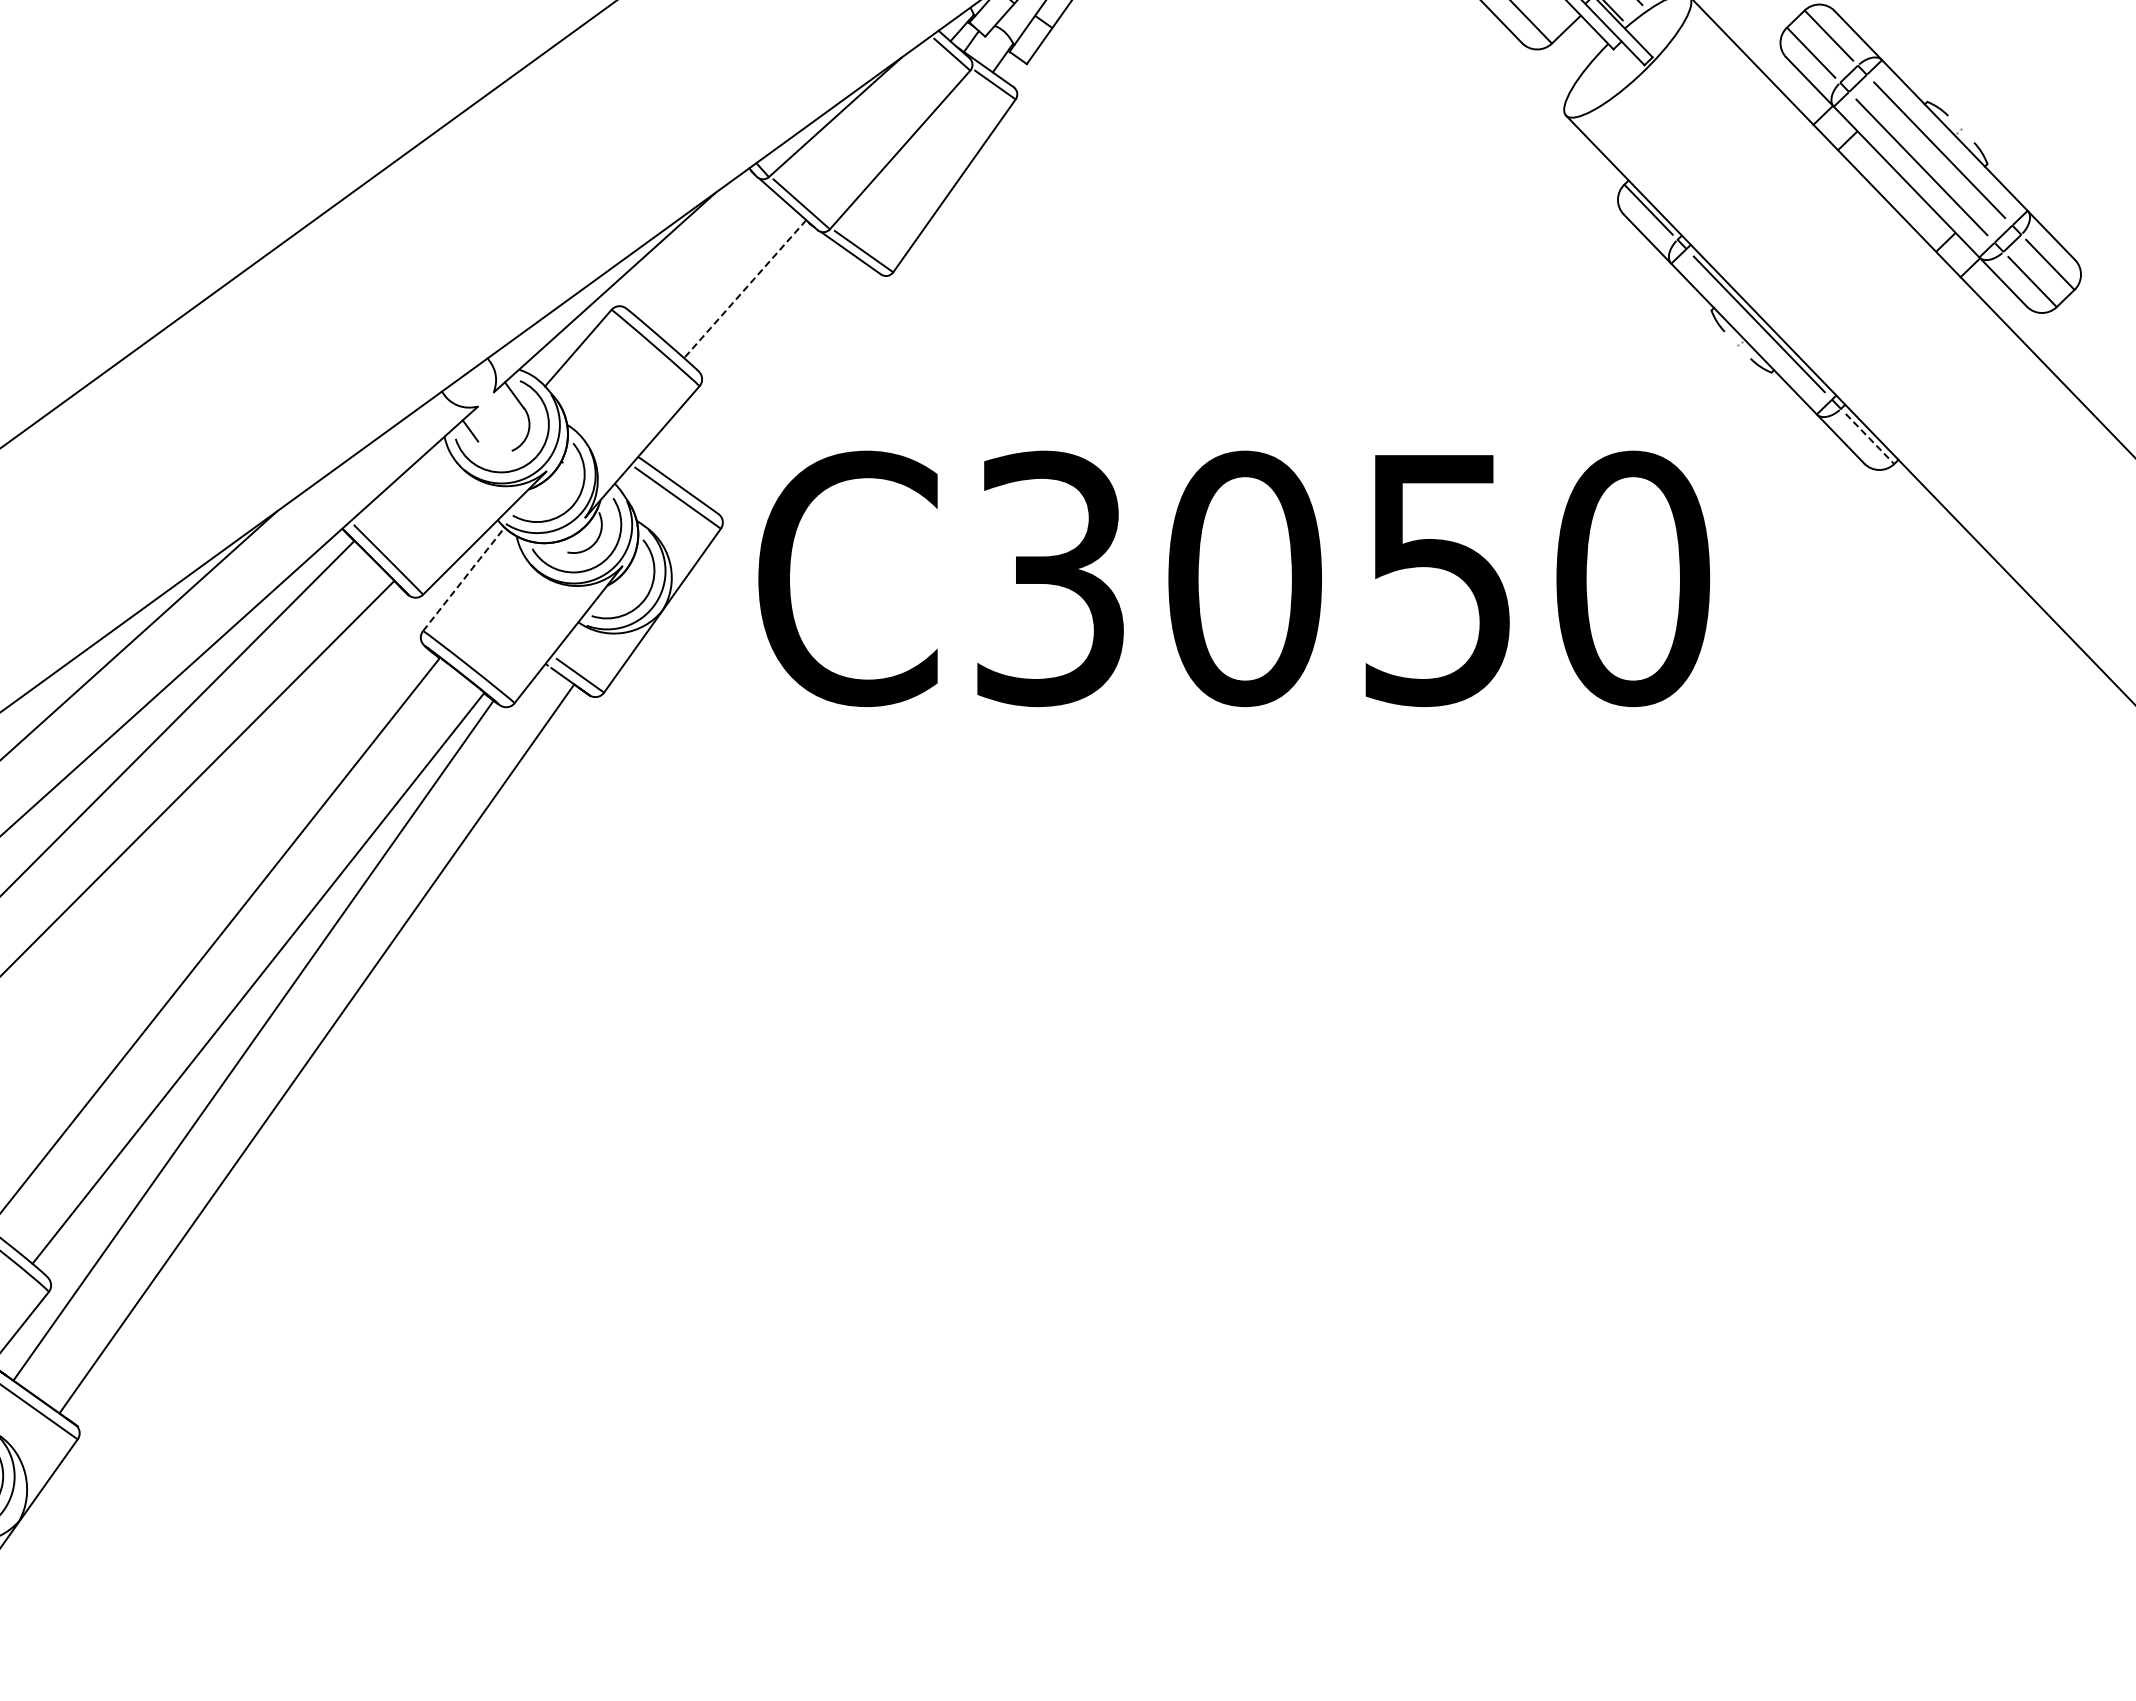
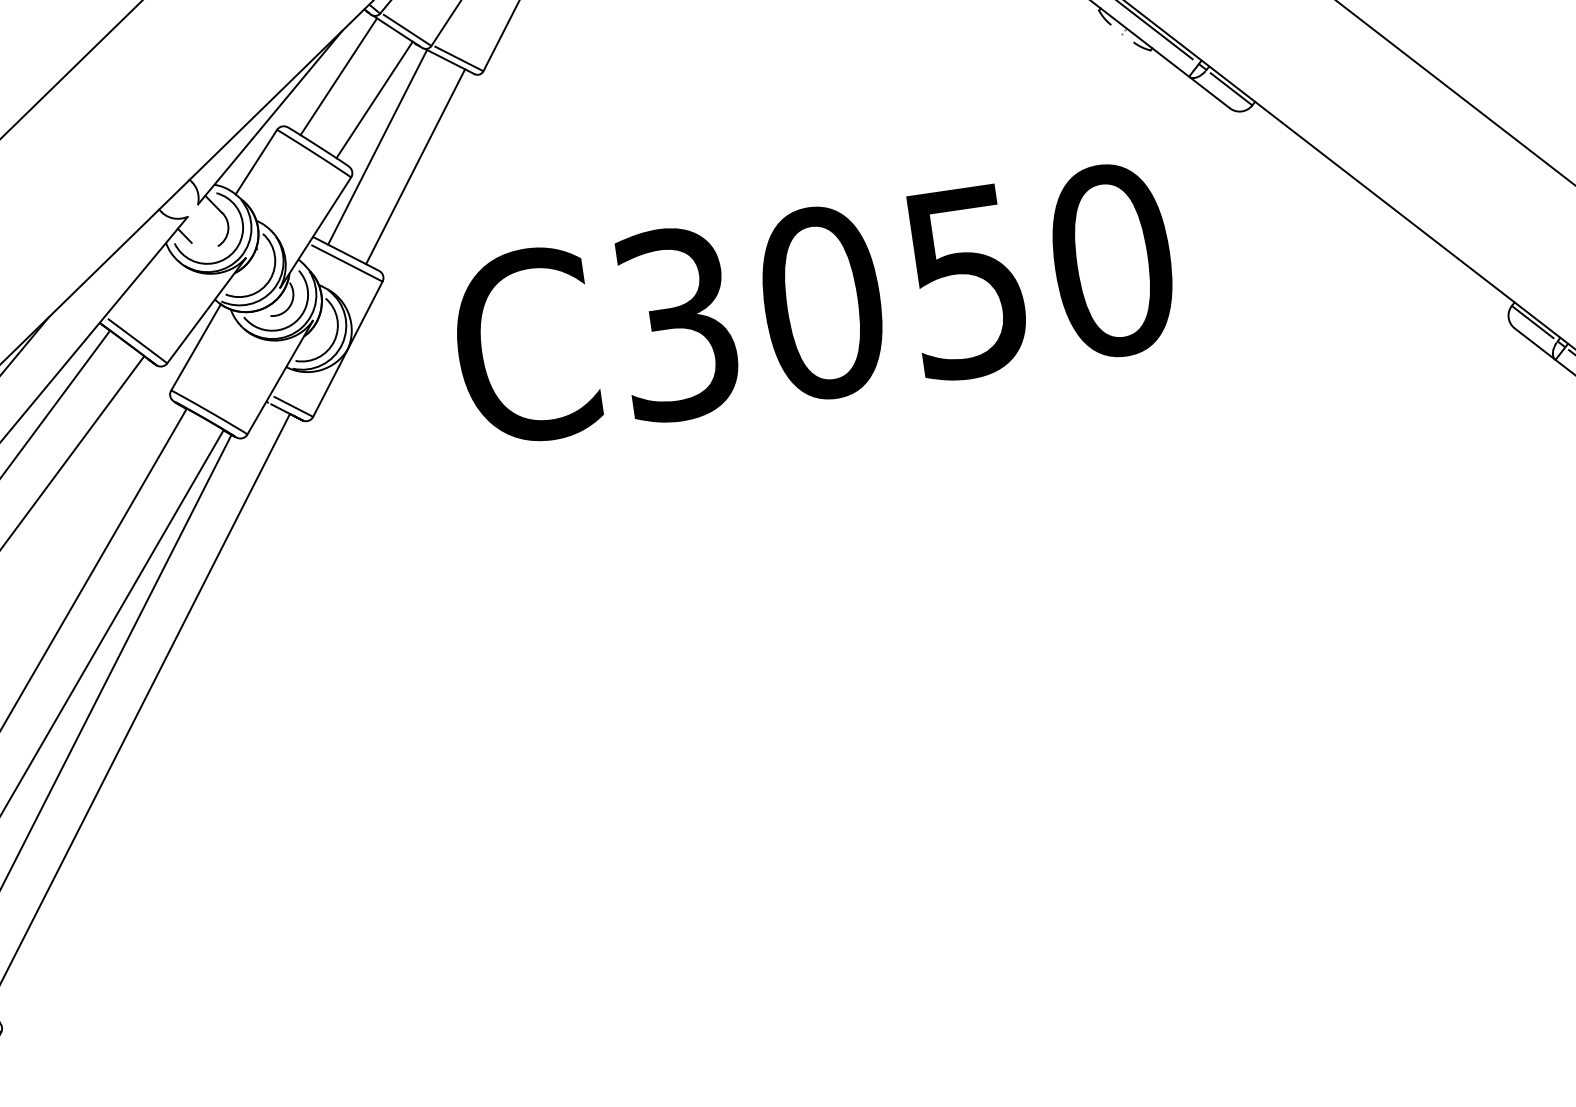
line: (702, 251) -> (338, 76), added
line: (744, 289) -> (374, 100), dashed -> solid
line: (739, 351) -> (377, 147), added
line: (785, 384) -> (415, 166), added
line: (1869, 438) -> (1231, 88), dashed -> solid
text: (1234, 578) -> (814, 303), moved
line: (463, 579) -> (195, 347), dashed -> solid

